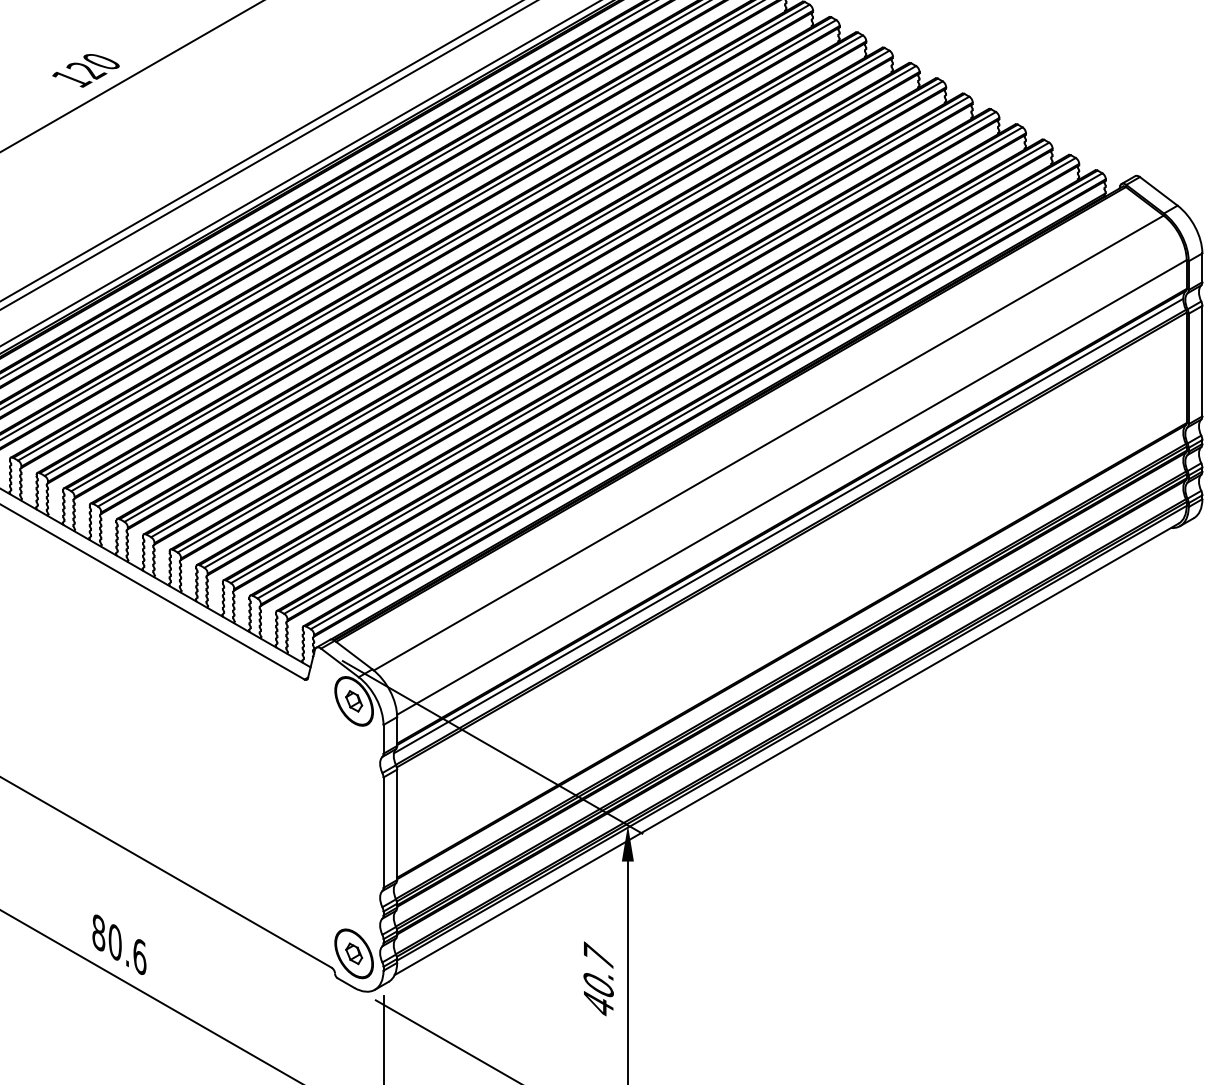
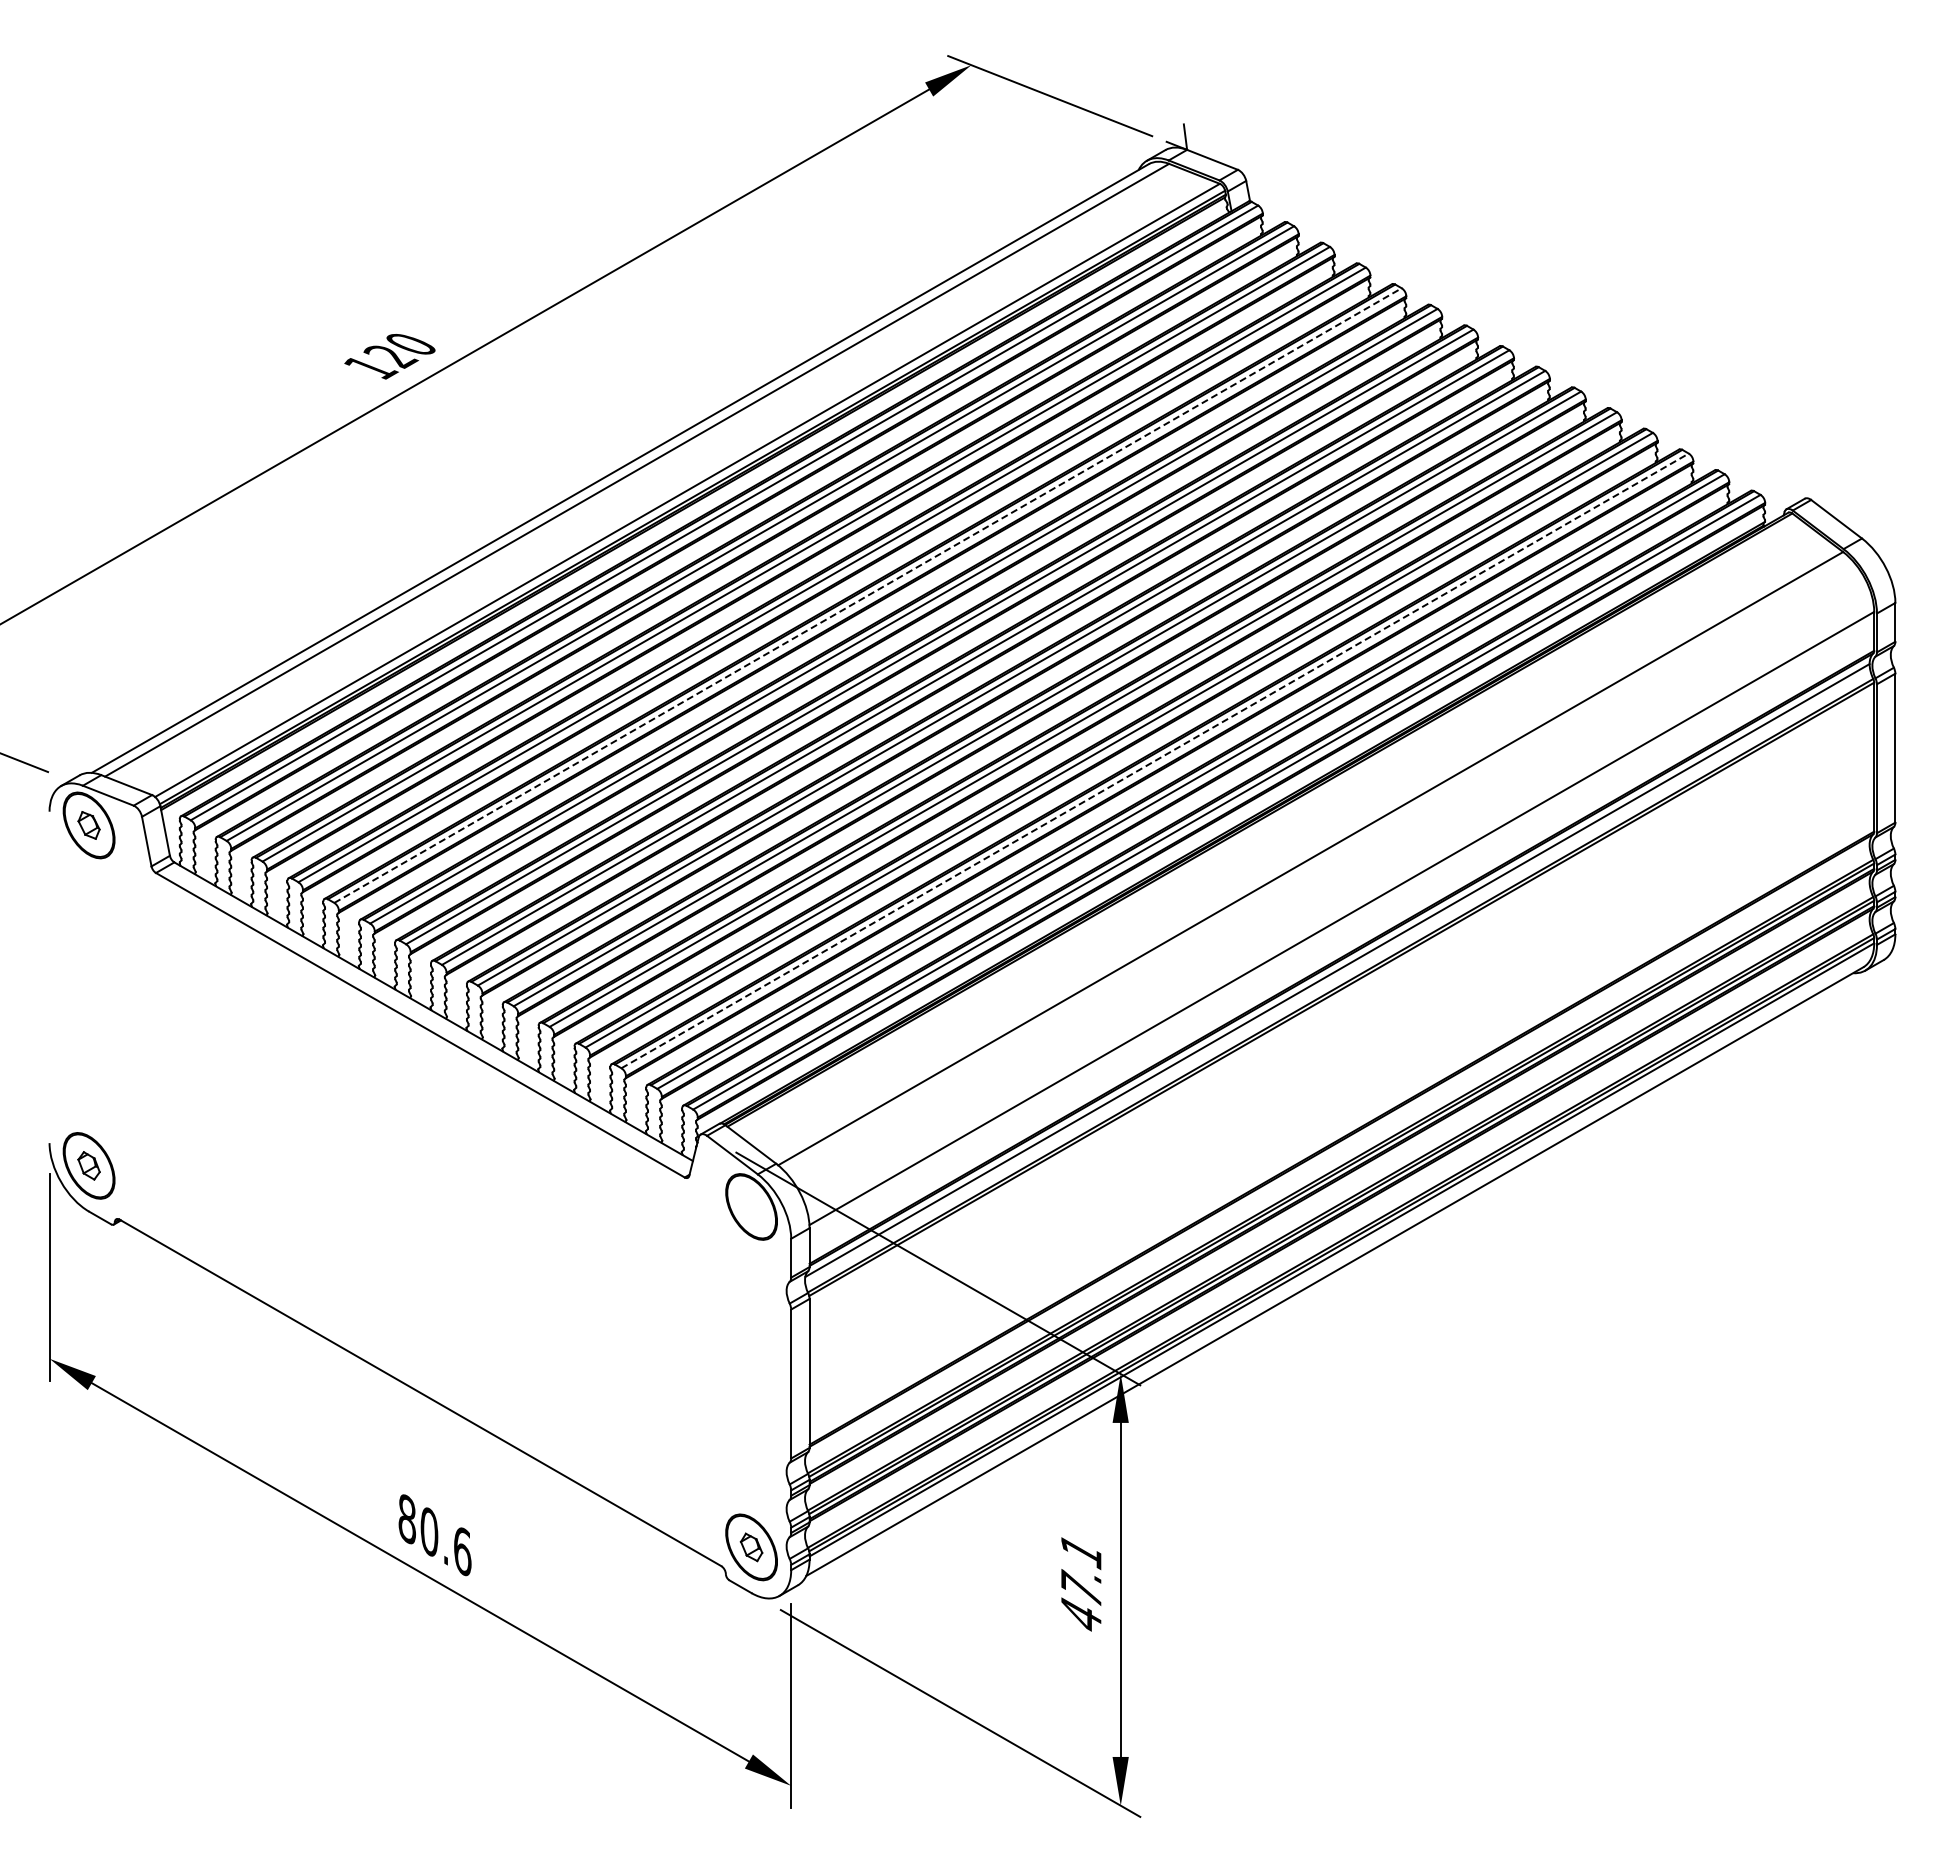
line: (440, 247) -> (868, 595), solid -> dashed
line: (653, 370) -> (1155, 760), solid -> dashed
part: (354, 701) -> (751, 1206), removed
text: (598, 968) -> (1080, 1567), 40.7 -> 47.1

